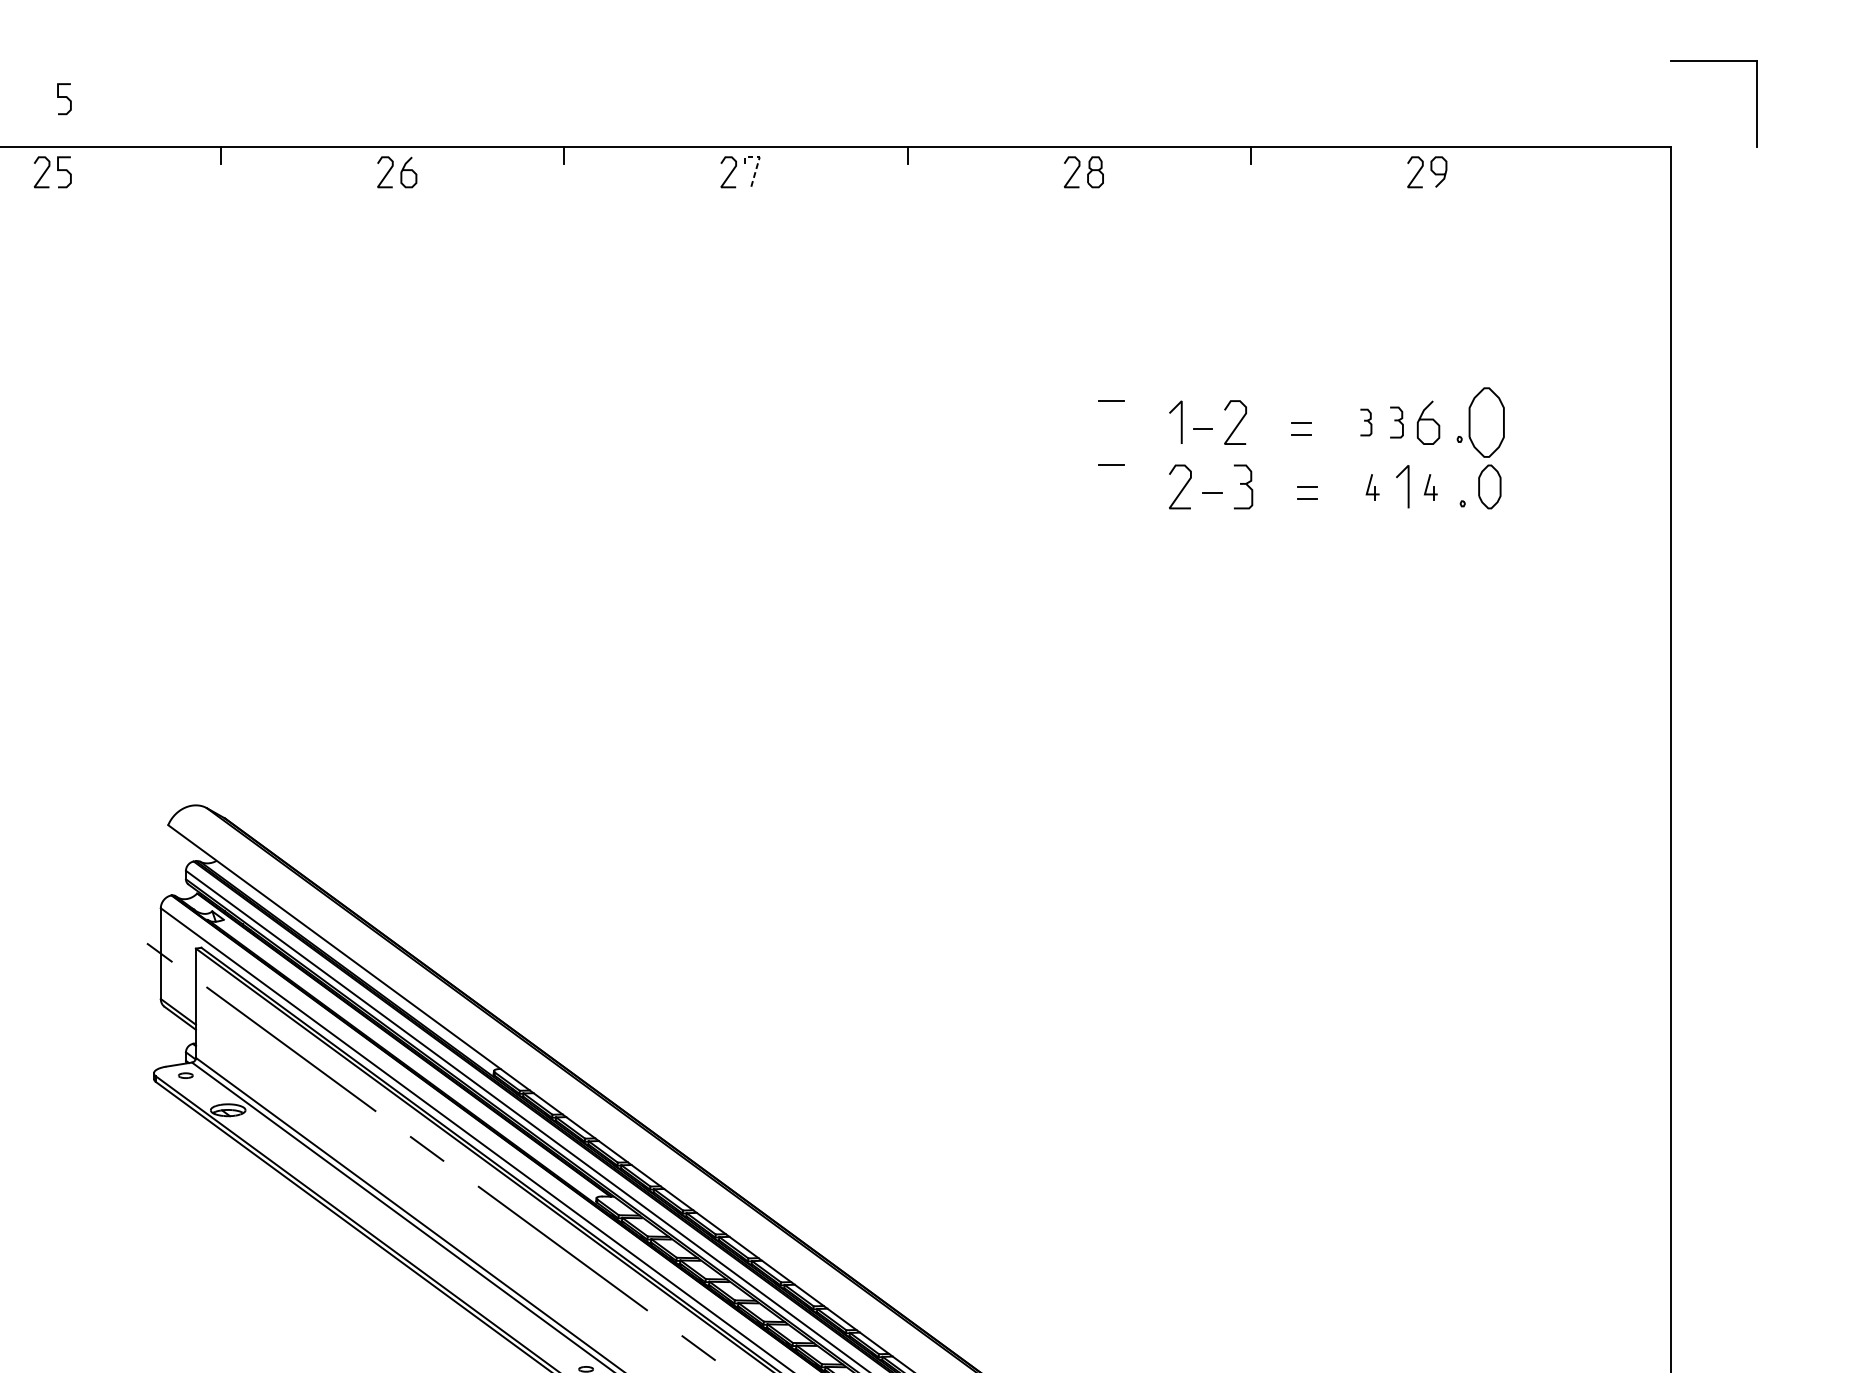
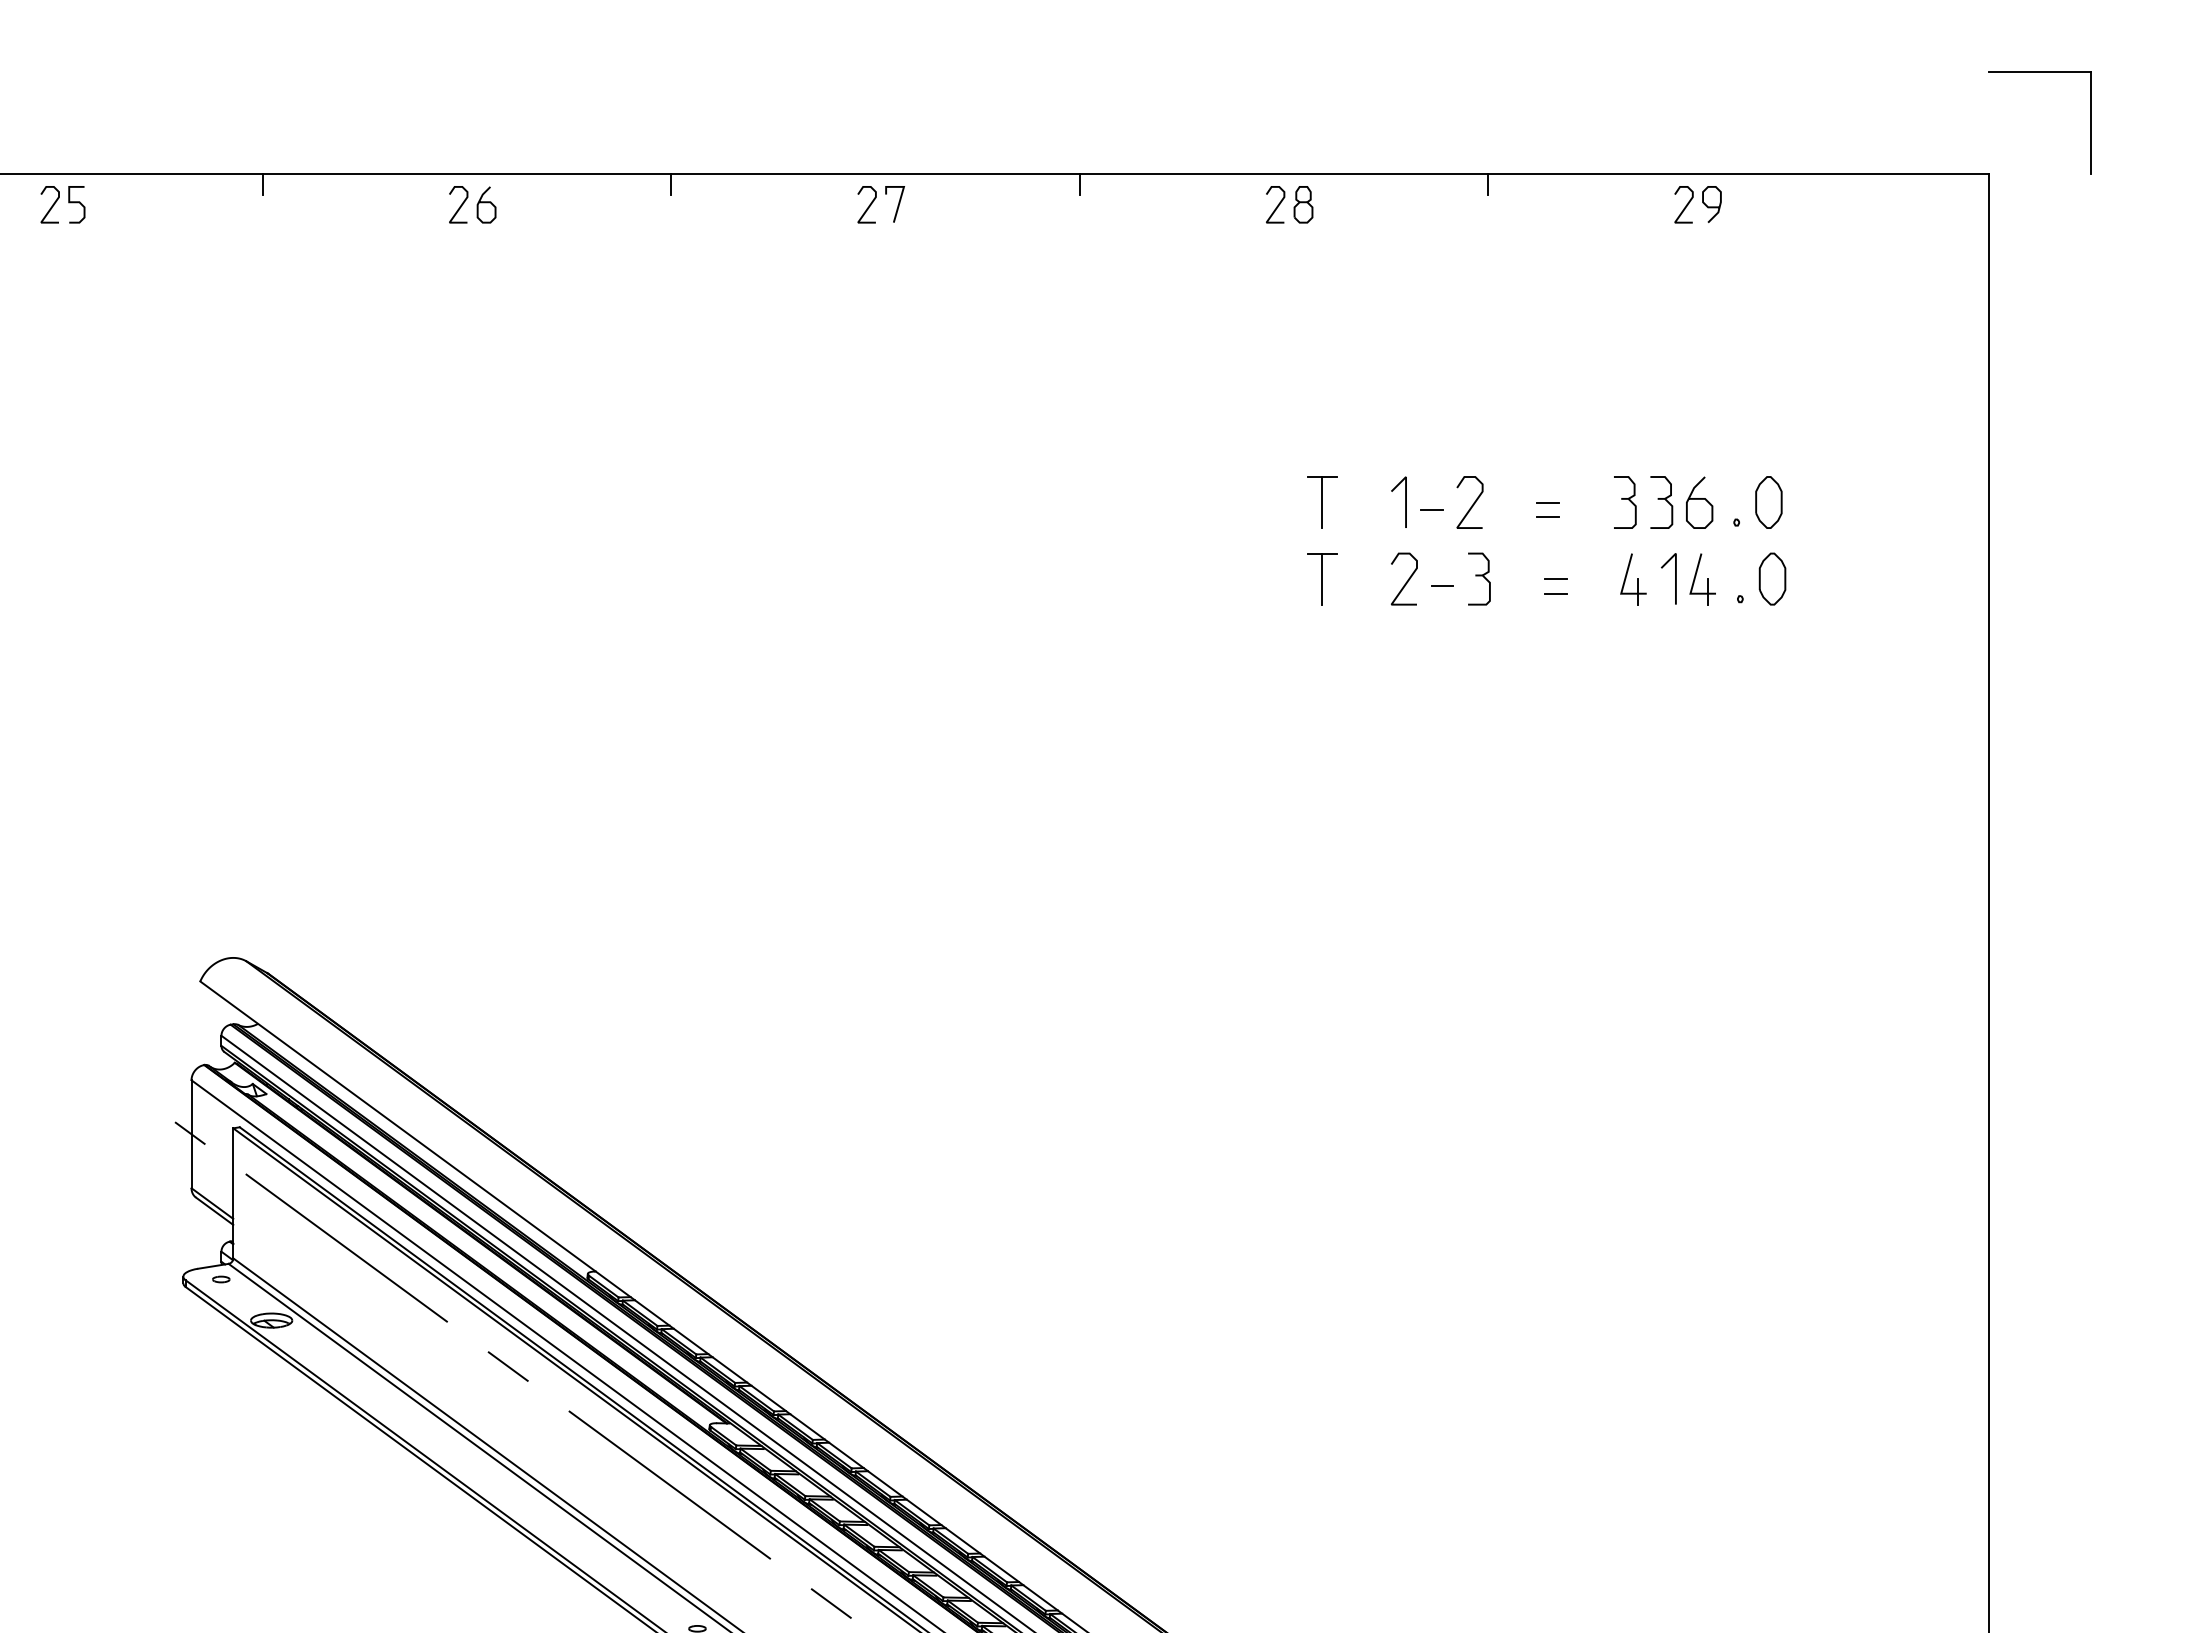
curve: (64, 98) -> (76, 116), removed
line: (758, 161) -> (902, 191), dashed -> solid
line: (1111, 422) -> (1322, 502), added
part: (1366, 422) -> (1625, 502), size x1.67
part: (1396, 422) -> (1661, 502), size x1.43
part: (1486, 422) -> (1768, 502), size x0.62
line: (1111, 486) -> (1322, 578), added
part: (1372, 487) -> (1633, 579), size x1.67
part: (1430, 487) -> (1702, 579), size x1.67

